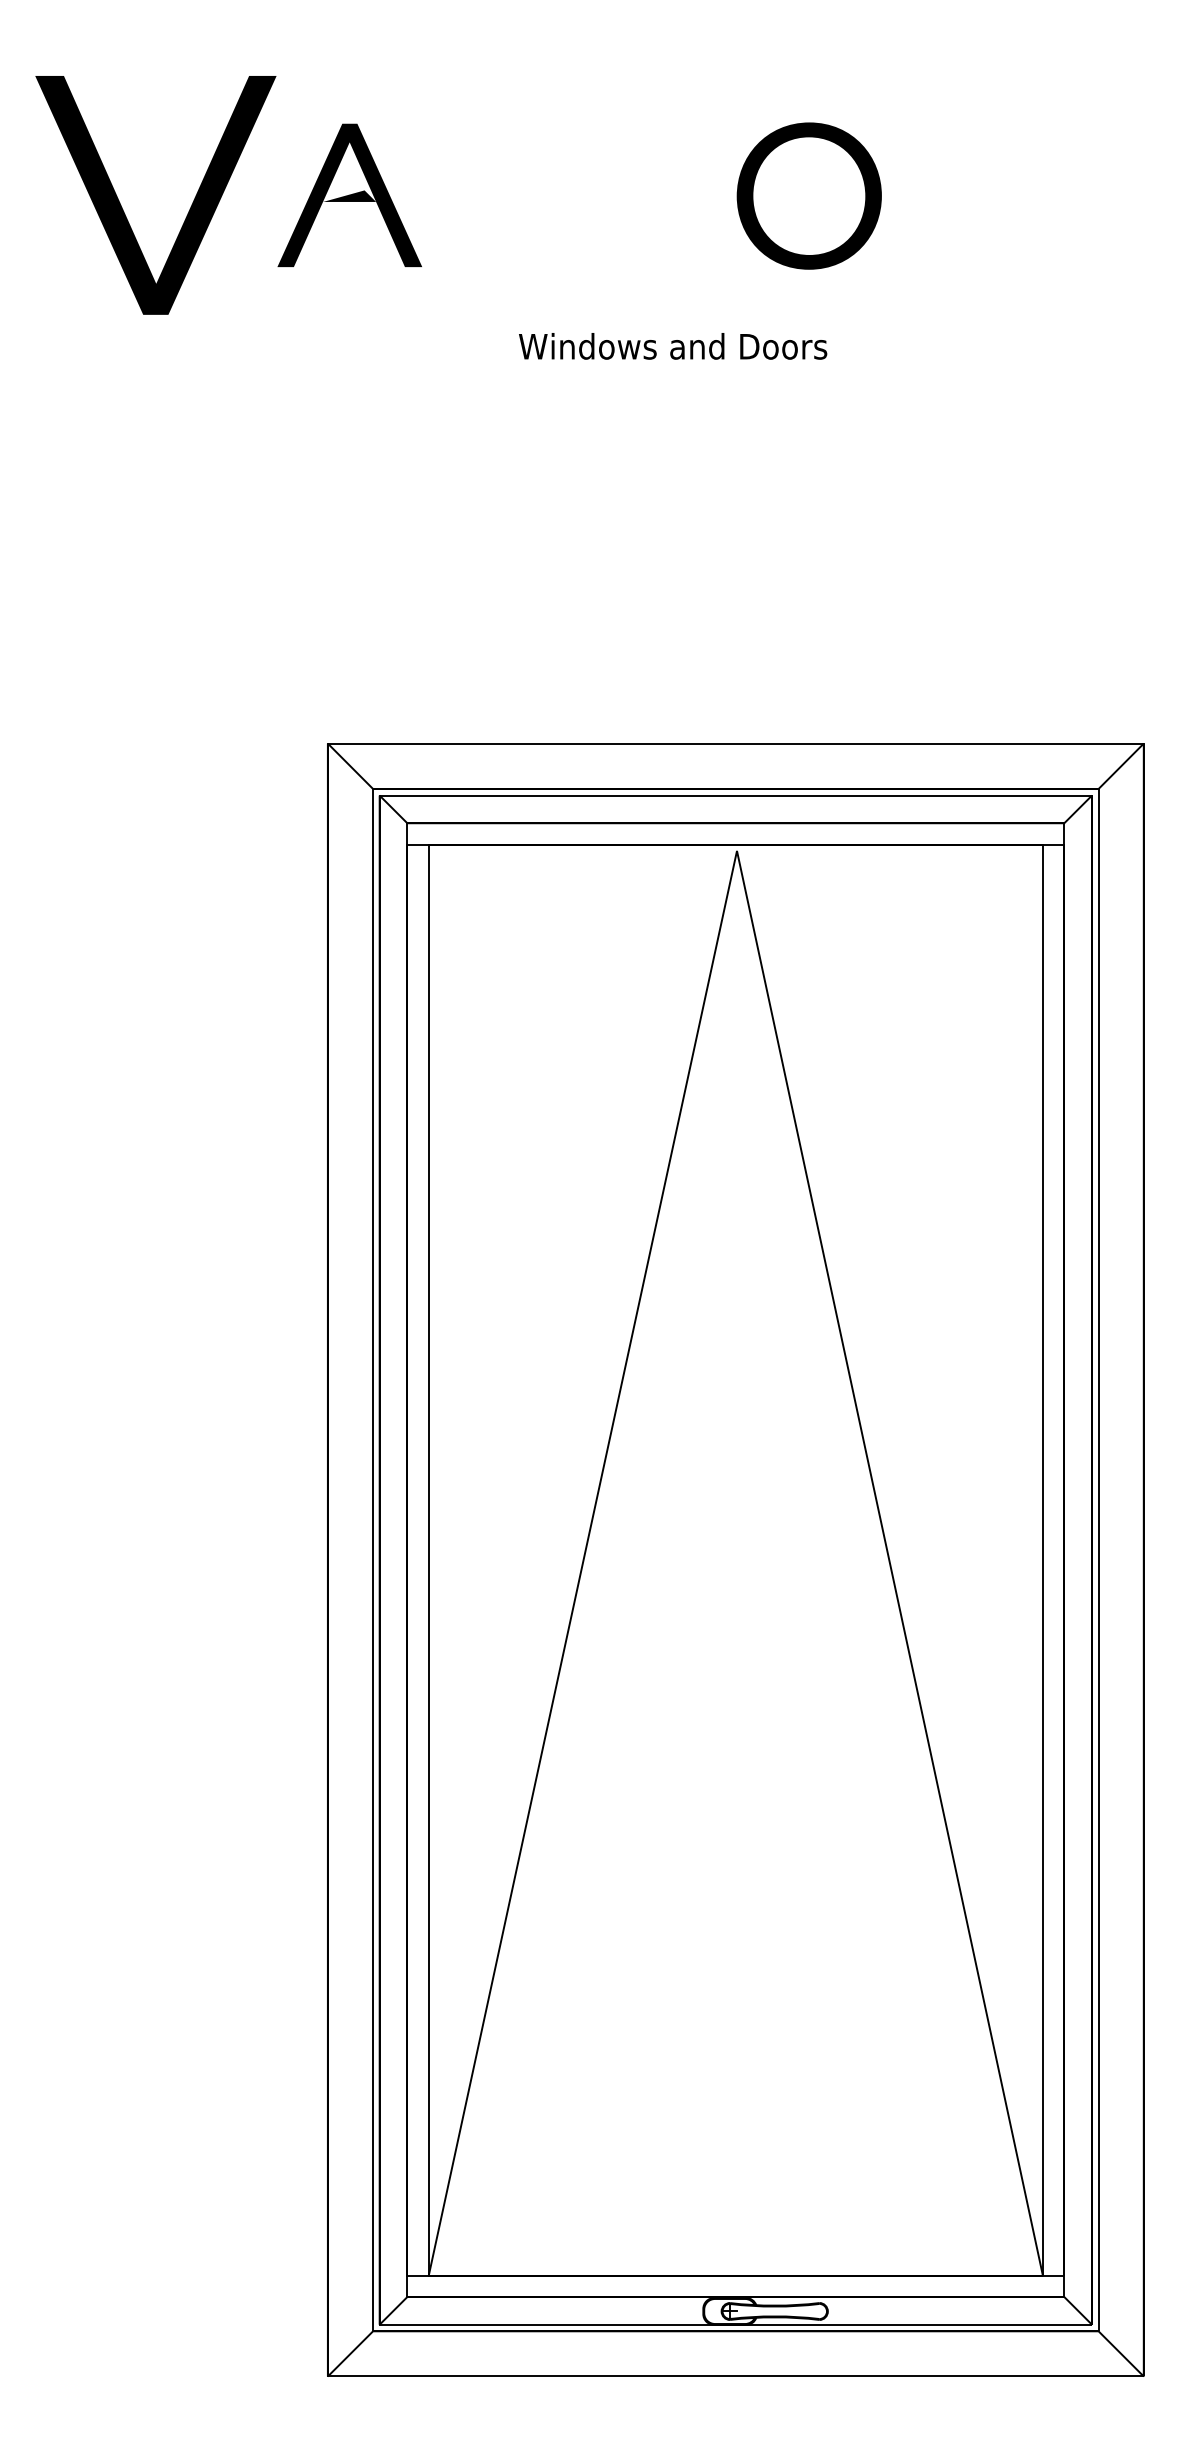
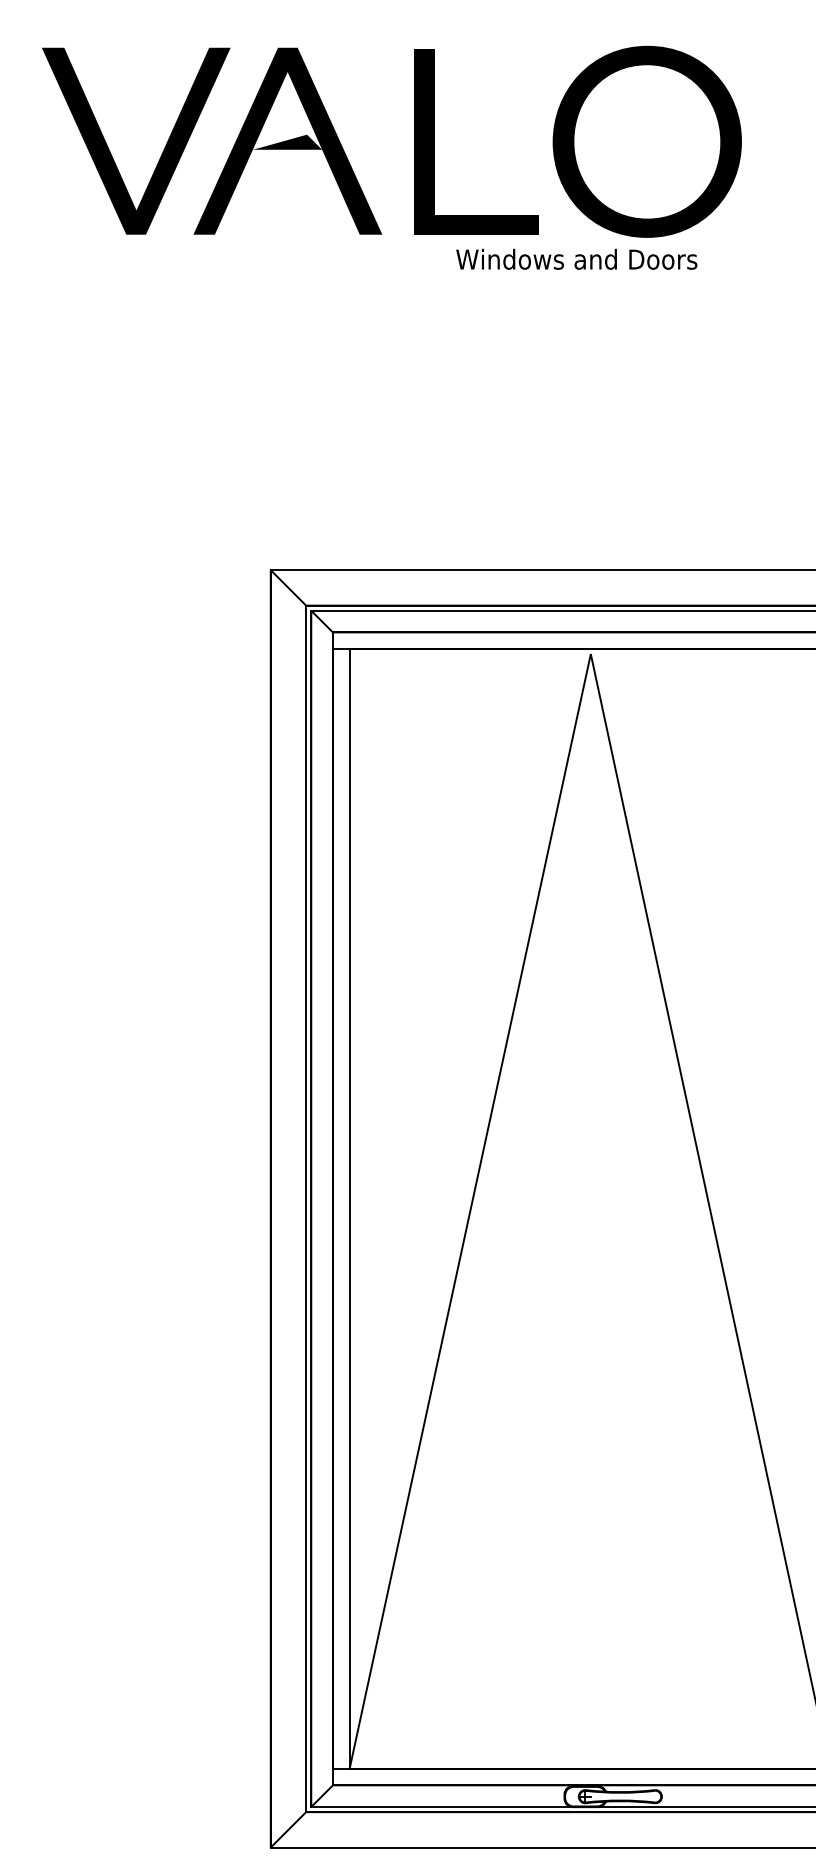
part: (349, 195) -> (287, 141), size x1.67
fill: (590, 195) -> (476, 141), added
part: (809, 195) -> (647, 141), size x1.67
text: (673, 346) -> (577, 259), moved

